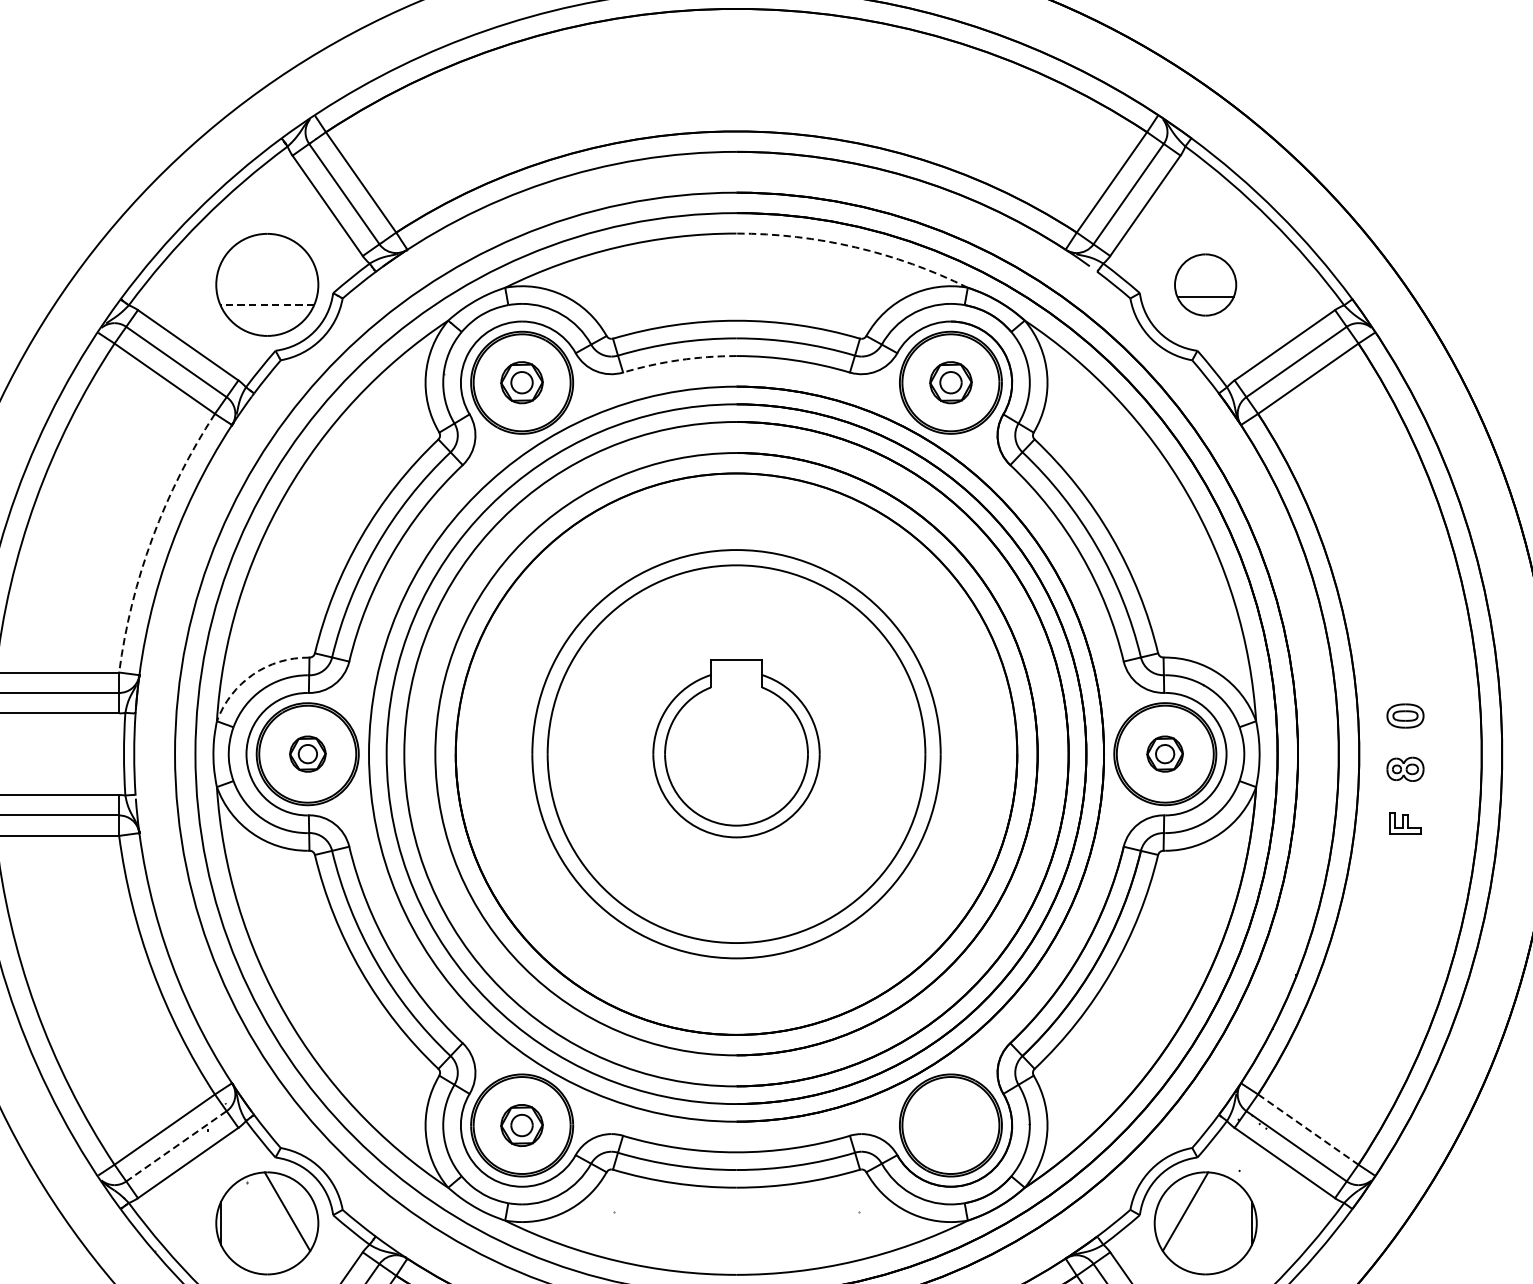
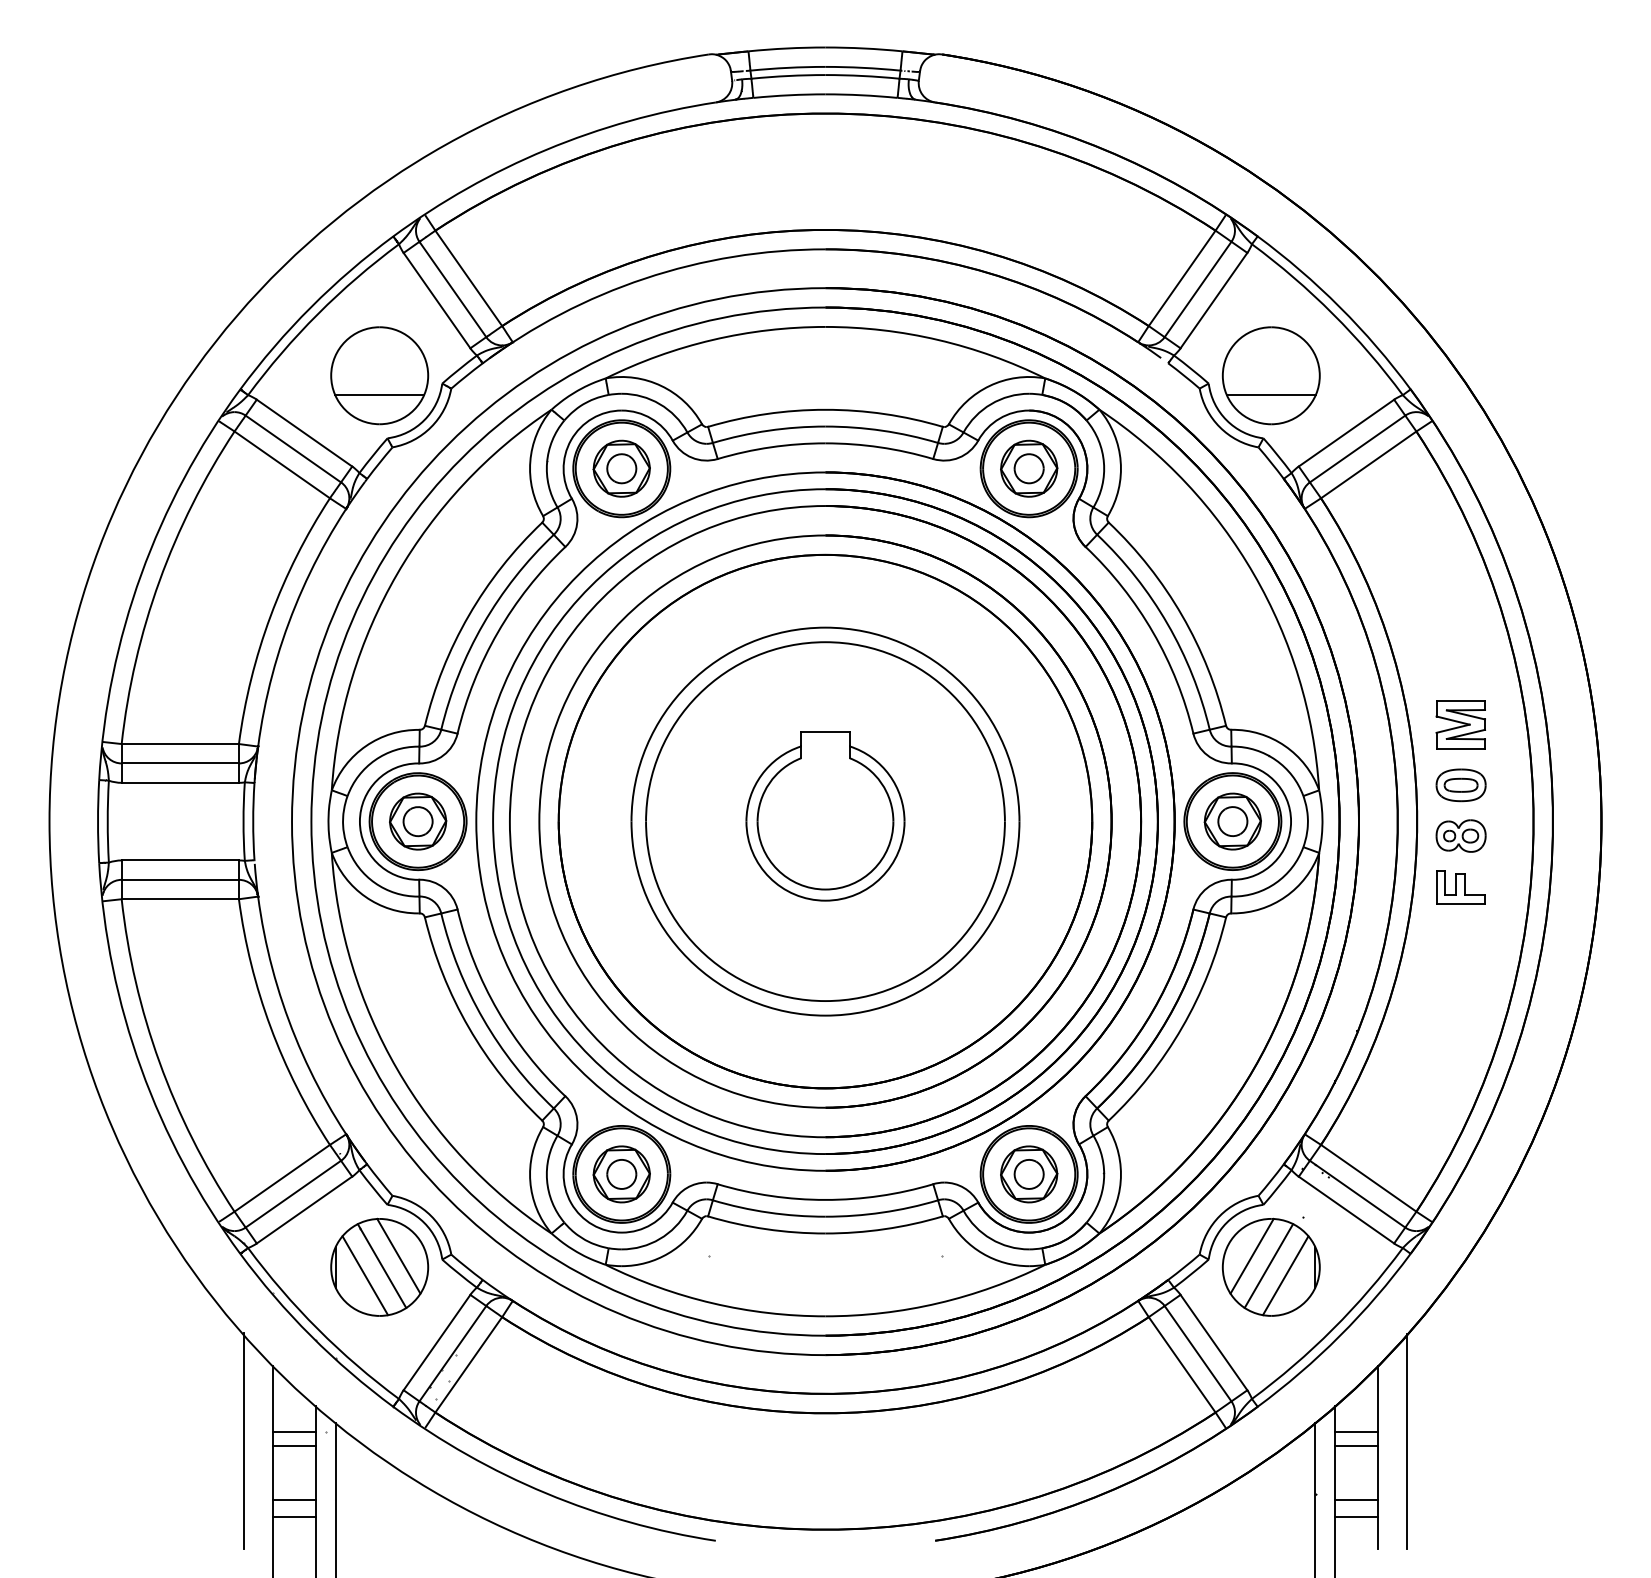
arc: (855, 247) -> (938, 340), dashed -> solid
part: (1204, 284) -> (1270, 375), size x1.67
line: (267, 304) -> (379, 394), dashed -> solid
arc: (679, 360) -> (771, 447), dashed -> solid
part: (521, 382) -> (621, 468), size x1.43
part: (951, 382) -> (1029, 468), size x1.43
arc: (152, 538) -> (270, 616), dashed -> solid
part: (1404, 651) -> (1460, 724), added
arc: (253, 675) -> (366, 746), dashed -> solid
part: (1404, 716) -> (1460, 785), size x1.43
part: (308, 754) -> (418, 821), size x1.67
part: (1164, 754) -> (1232, 821), size x1.67
part: (1404, 768) -> (1460, 835), size x1.43
part: (1404, 823) -> (1460, 887), size x1.67
part: (521, 1125) -> (621, 1174), size x1.43
part: (951, 1125) -> (1029, 1174), added
line: (1309, 1129) -> (1369, 1178), dashed -> solid
line: (175, 1146) -> (292, 1194), dashed -> solid
line: (269, 1221) -> (381, 1265), added
line: (1202, 1221) -> (1268, 1265), added
line: (252, 1231) -> (365, 1275), added
line: (1220, 1231) -> (1285, 1275), added

